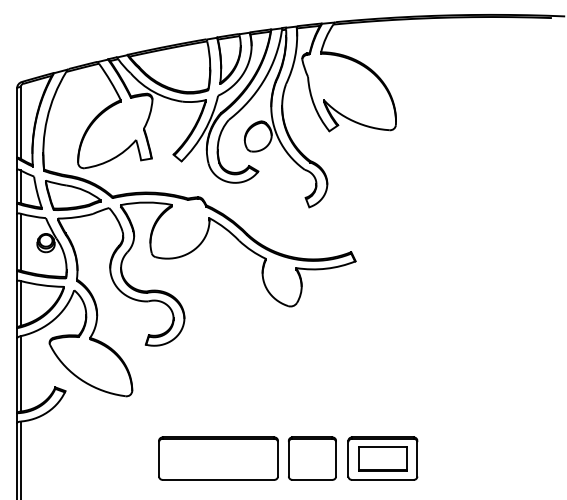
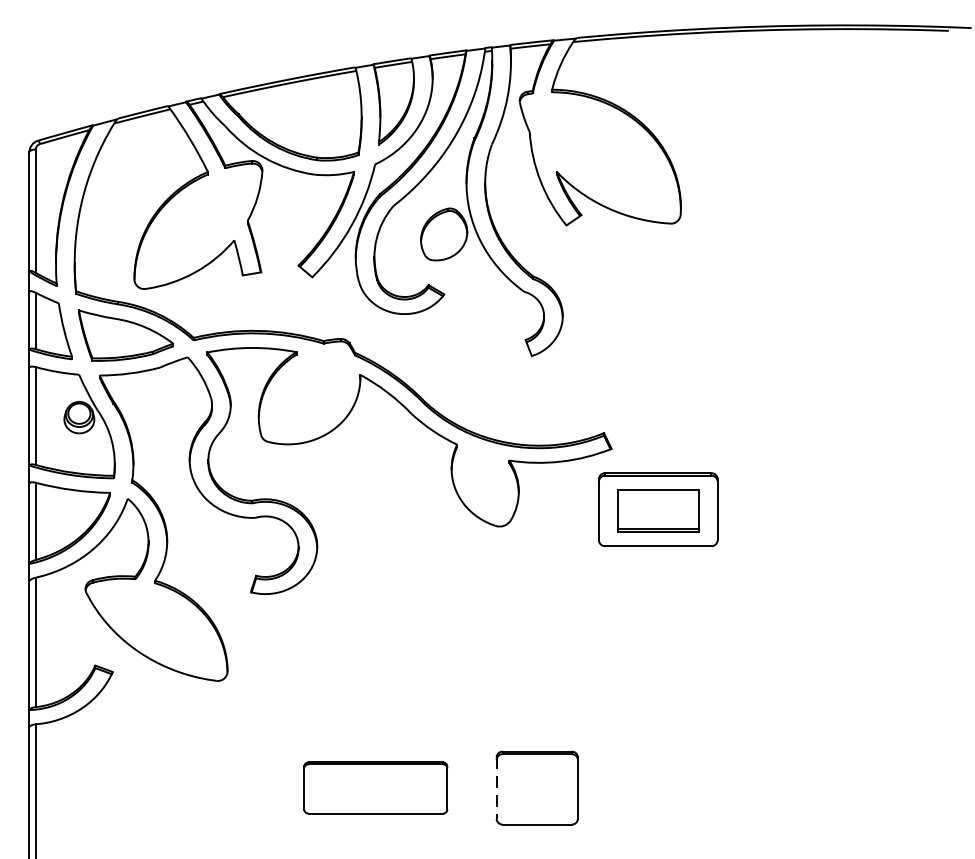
part: (218, 458) -> (375, 787), size x0.7
line: (288, 458) -> (496, 787), solid -> dashed
part: (382, 458) -> (657, 509), moved

